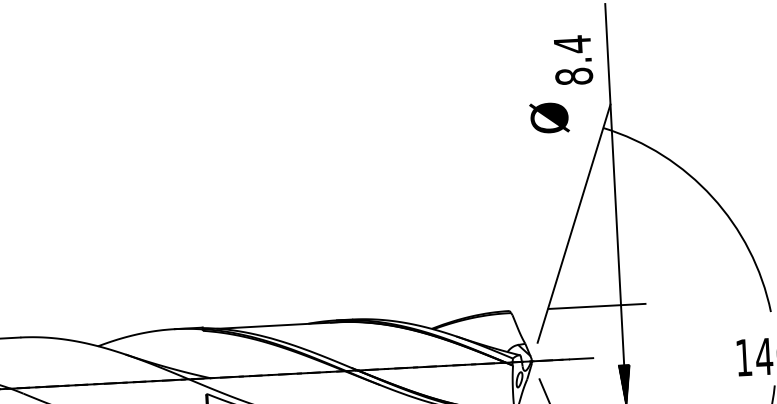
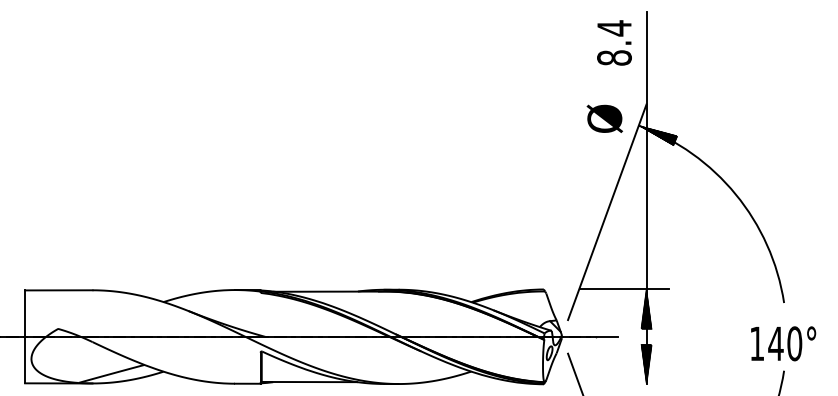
text: (573, 59) -> (614, 42), moved
text: (549, 117) -> (604, 118), moved
hatch: (624, 137) -> (657, 135), added
hatch: (622, 325) -> (646, 308), added

